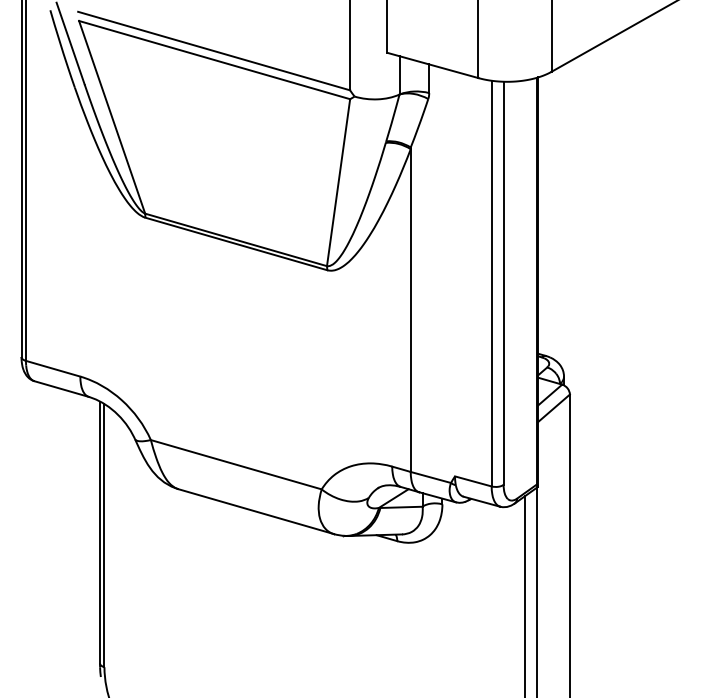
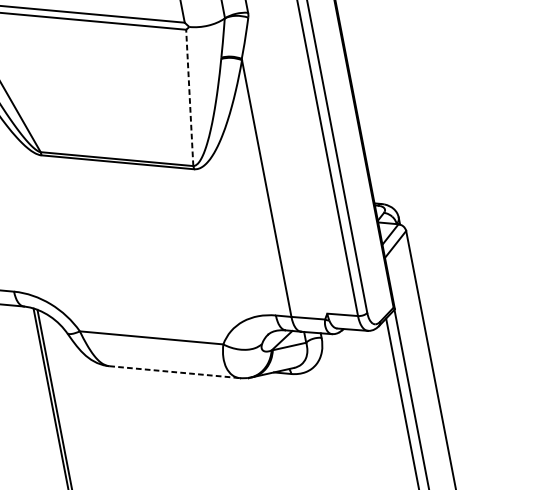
line: (338, 182) -> (189, 97), solid -> dashed
line: (256, 511) -> (174, 371), solid -> dashed

